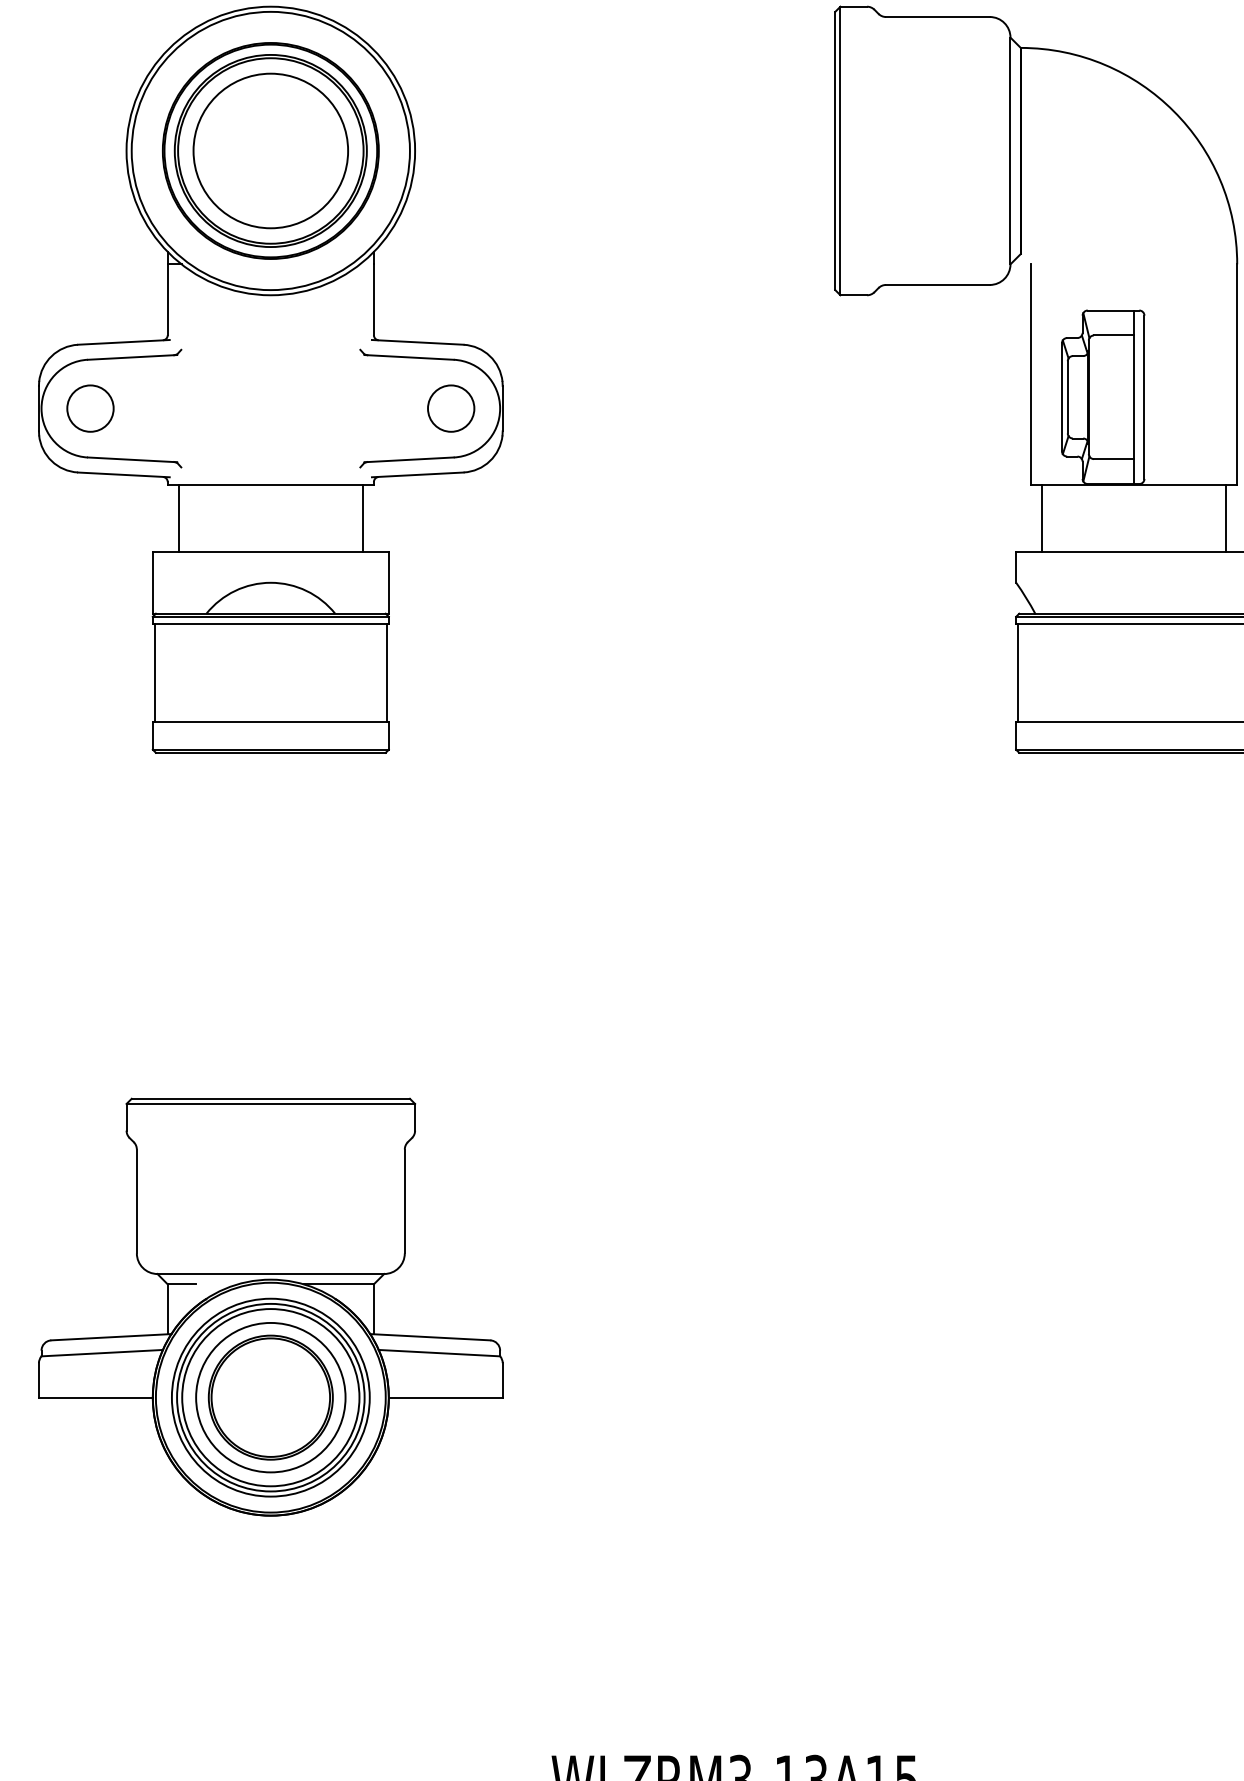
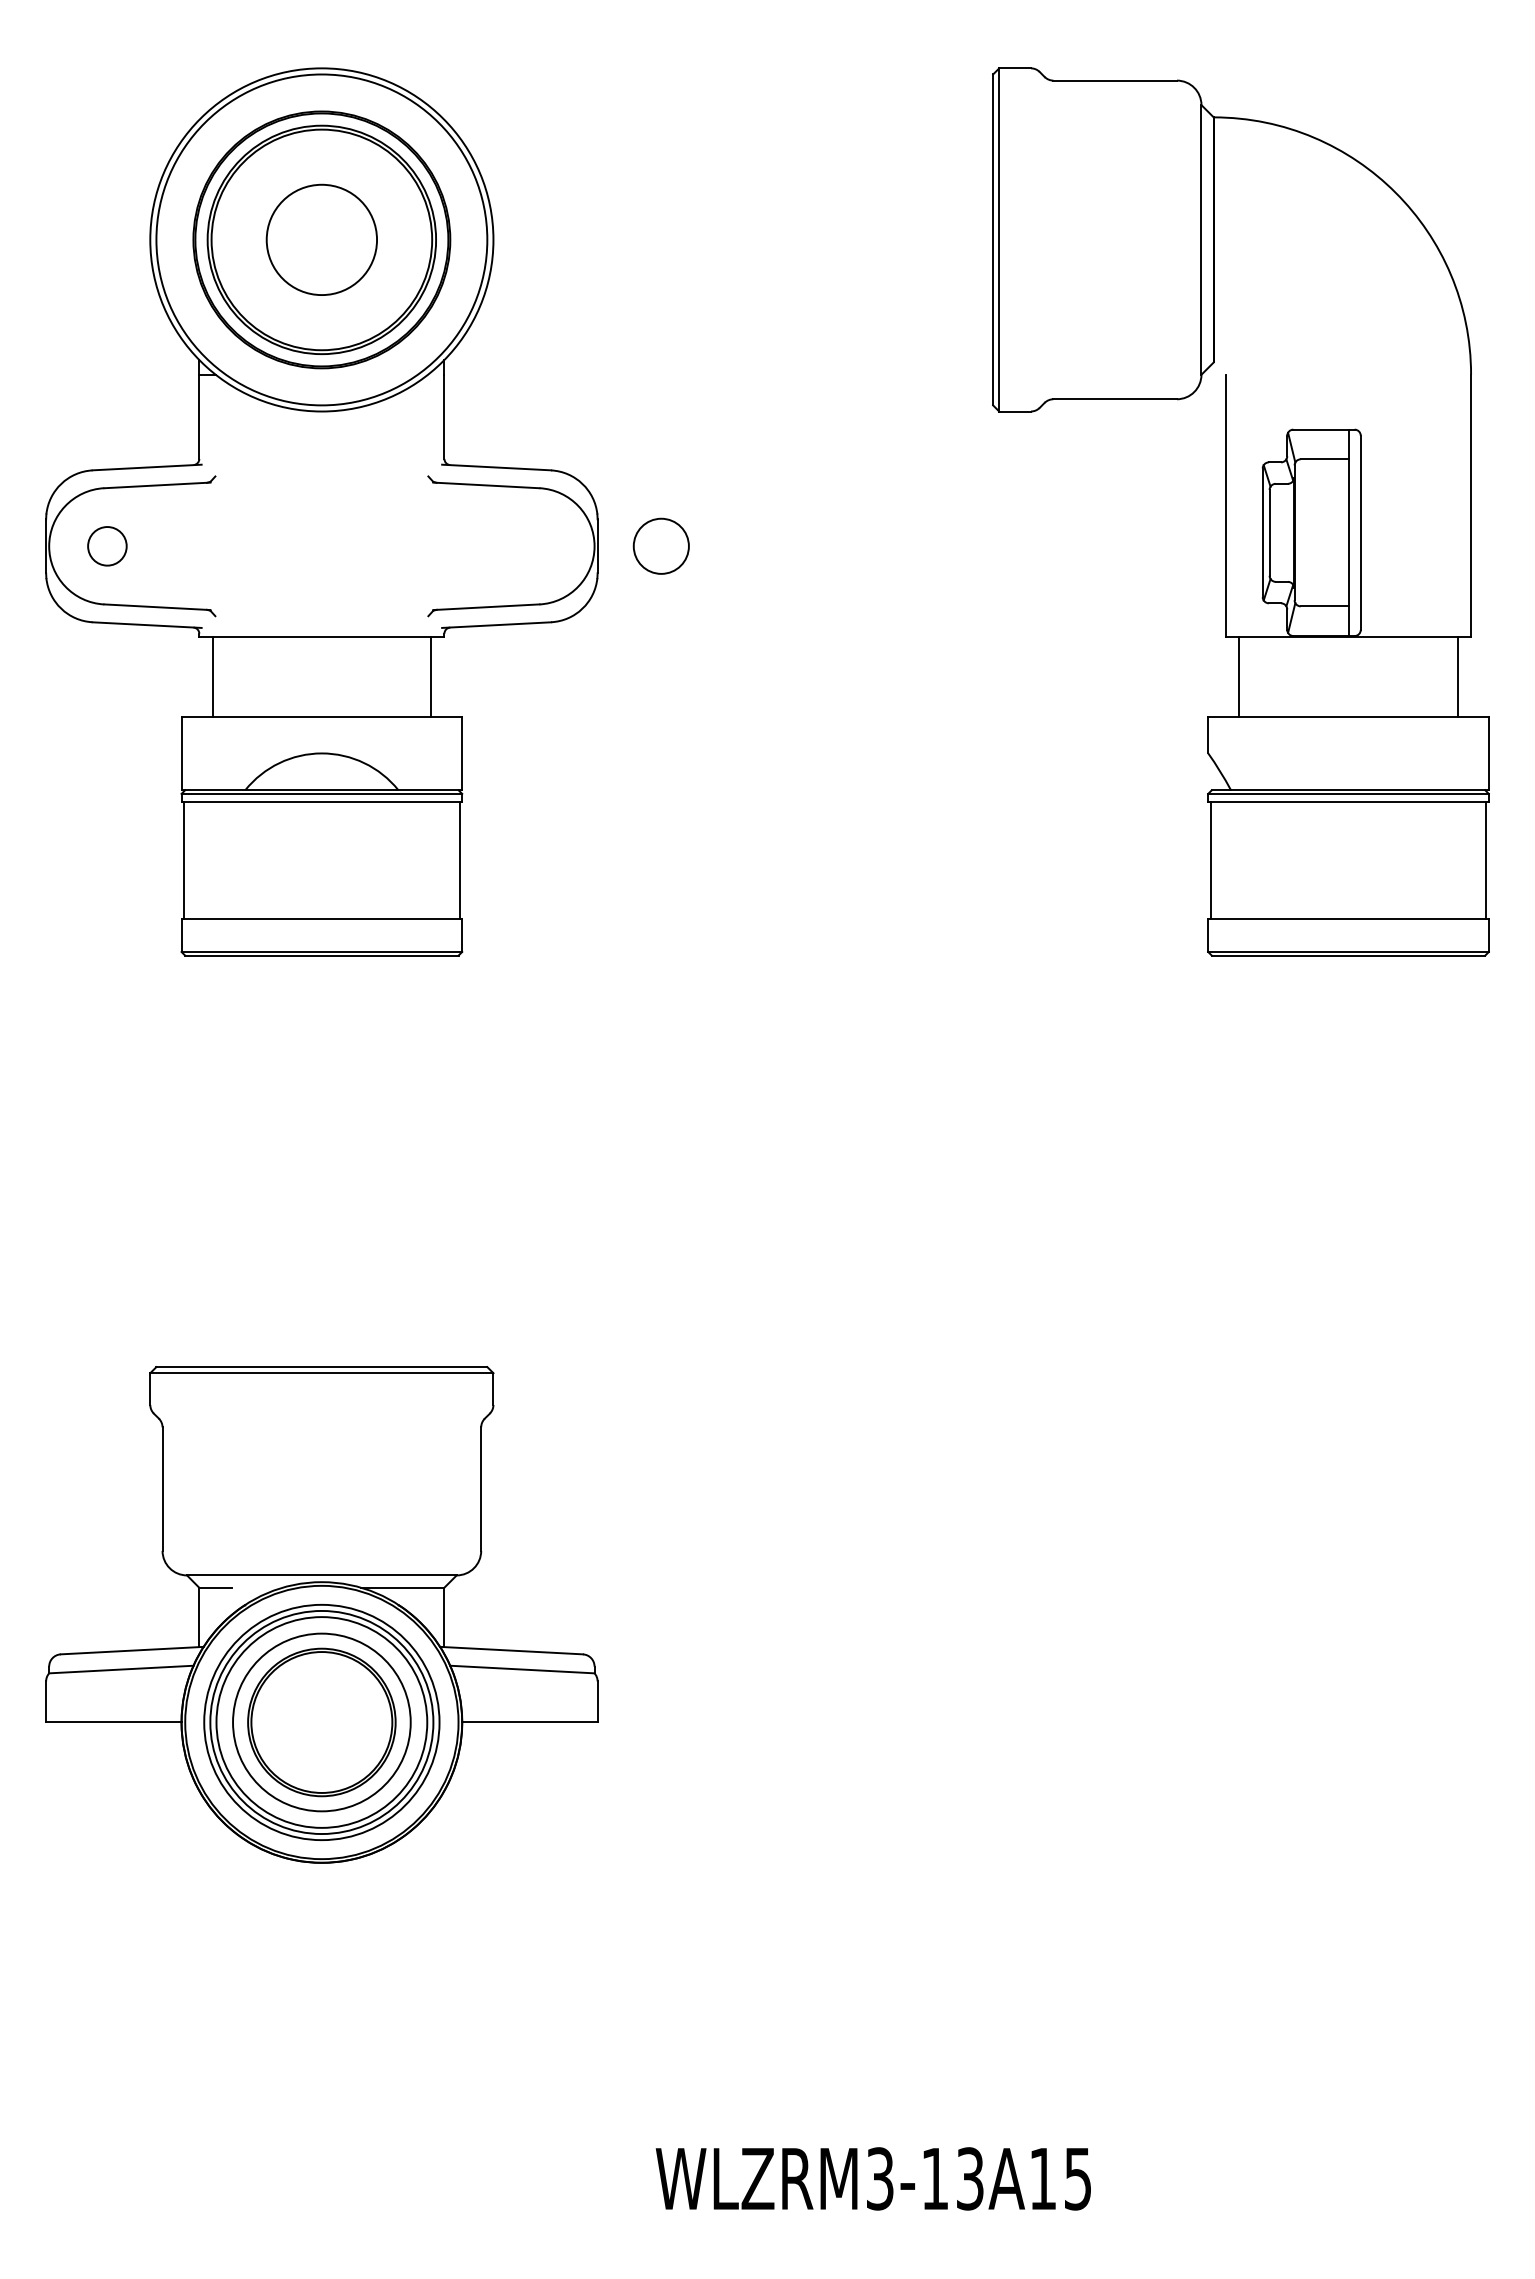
circle: (270, 150) -> (321, 239), size x0.6
circle: (89, 407) -> (106, 545), size x0.7
circle: (450, 407) -> (660, 545), moved

